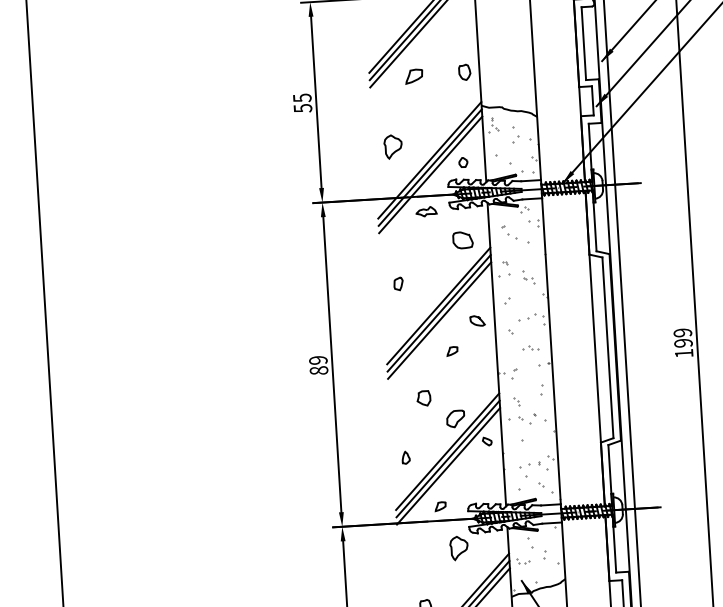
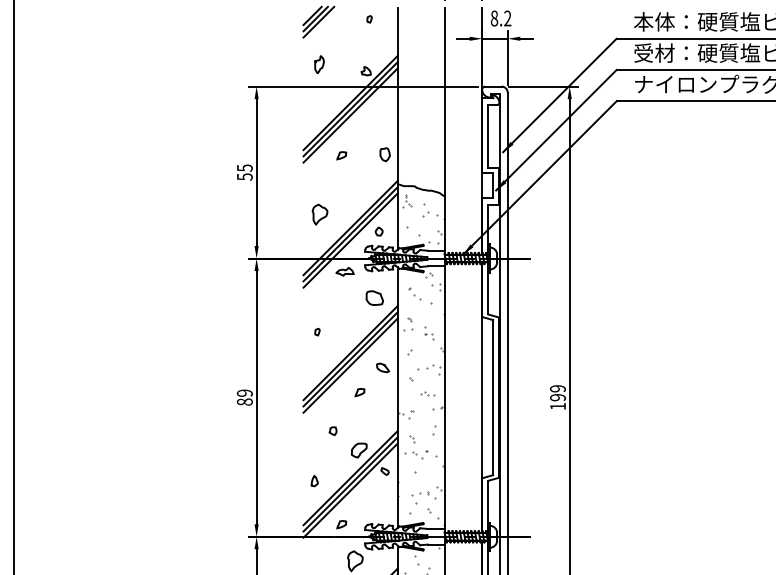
part: (414, 76) -> (341, 155), size x0.62
part: (398, 283) -> (317, 331), size x0.62
part: (423, 397) -> (332, 430), size x0.62

